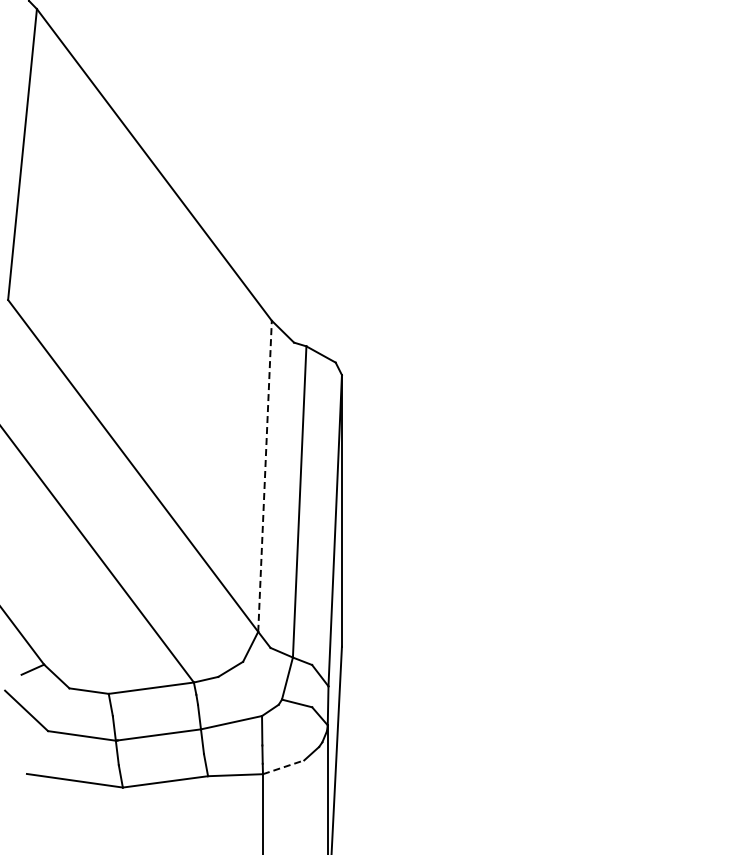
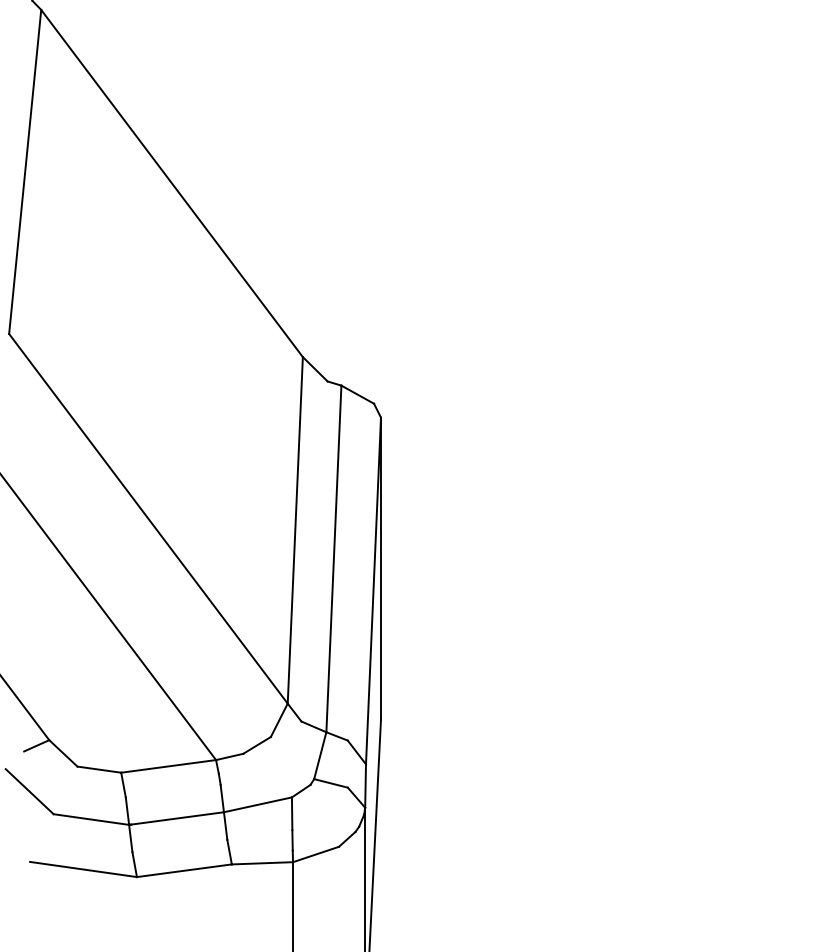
line: (265, 476) -> (295, 530), dashed -> solid
line: (283, 767) -> (315, 854), dashed -> solid

